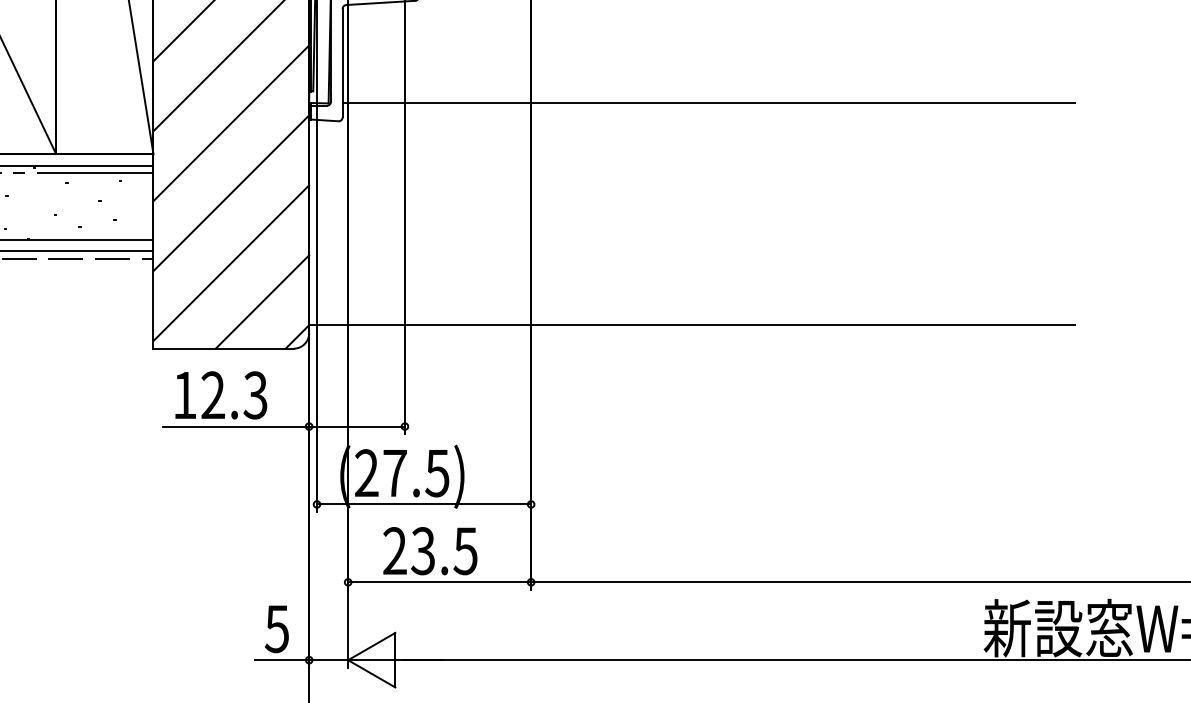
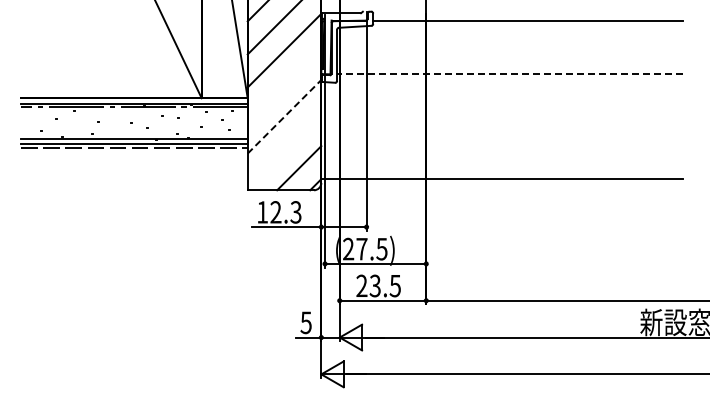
line: (707, 103) -> (509, 74), solid -> dashed
line: (231, 122) -> (284, 83), removed
line: (231, 192) -> (284, 116), solid -> dashed
line: (231, 262) -> (284, 149), removed

